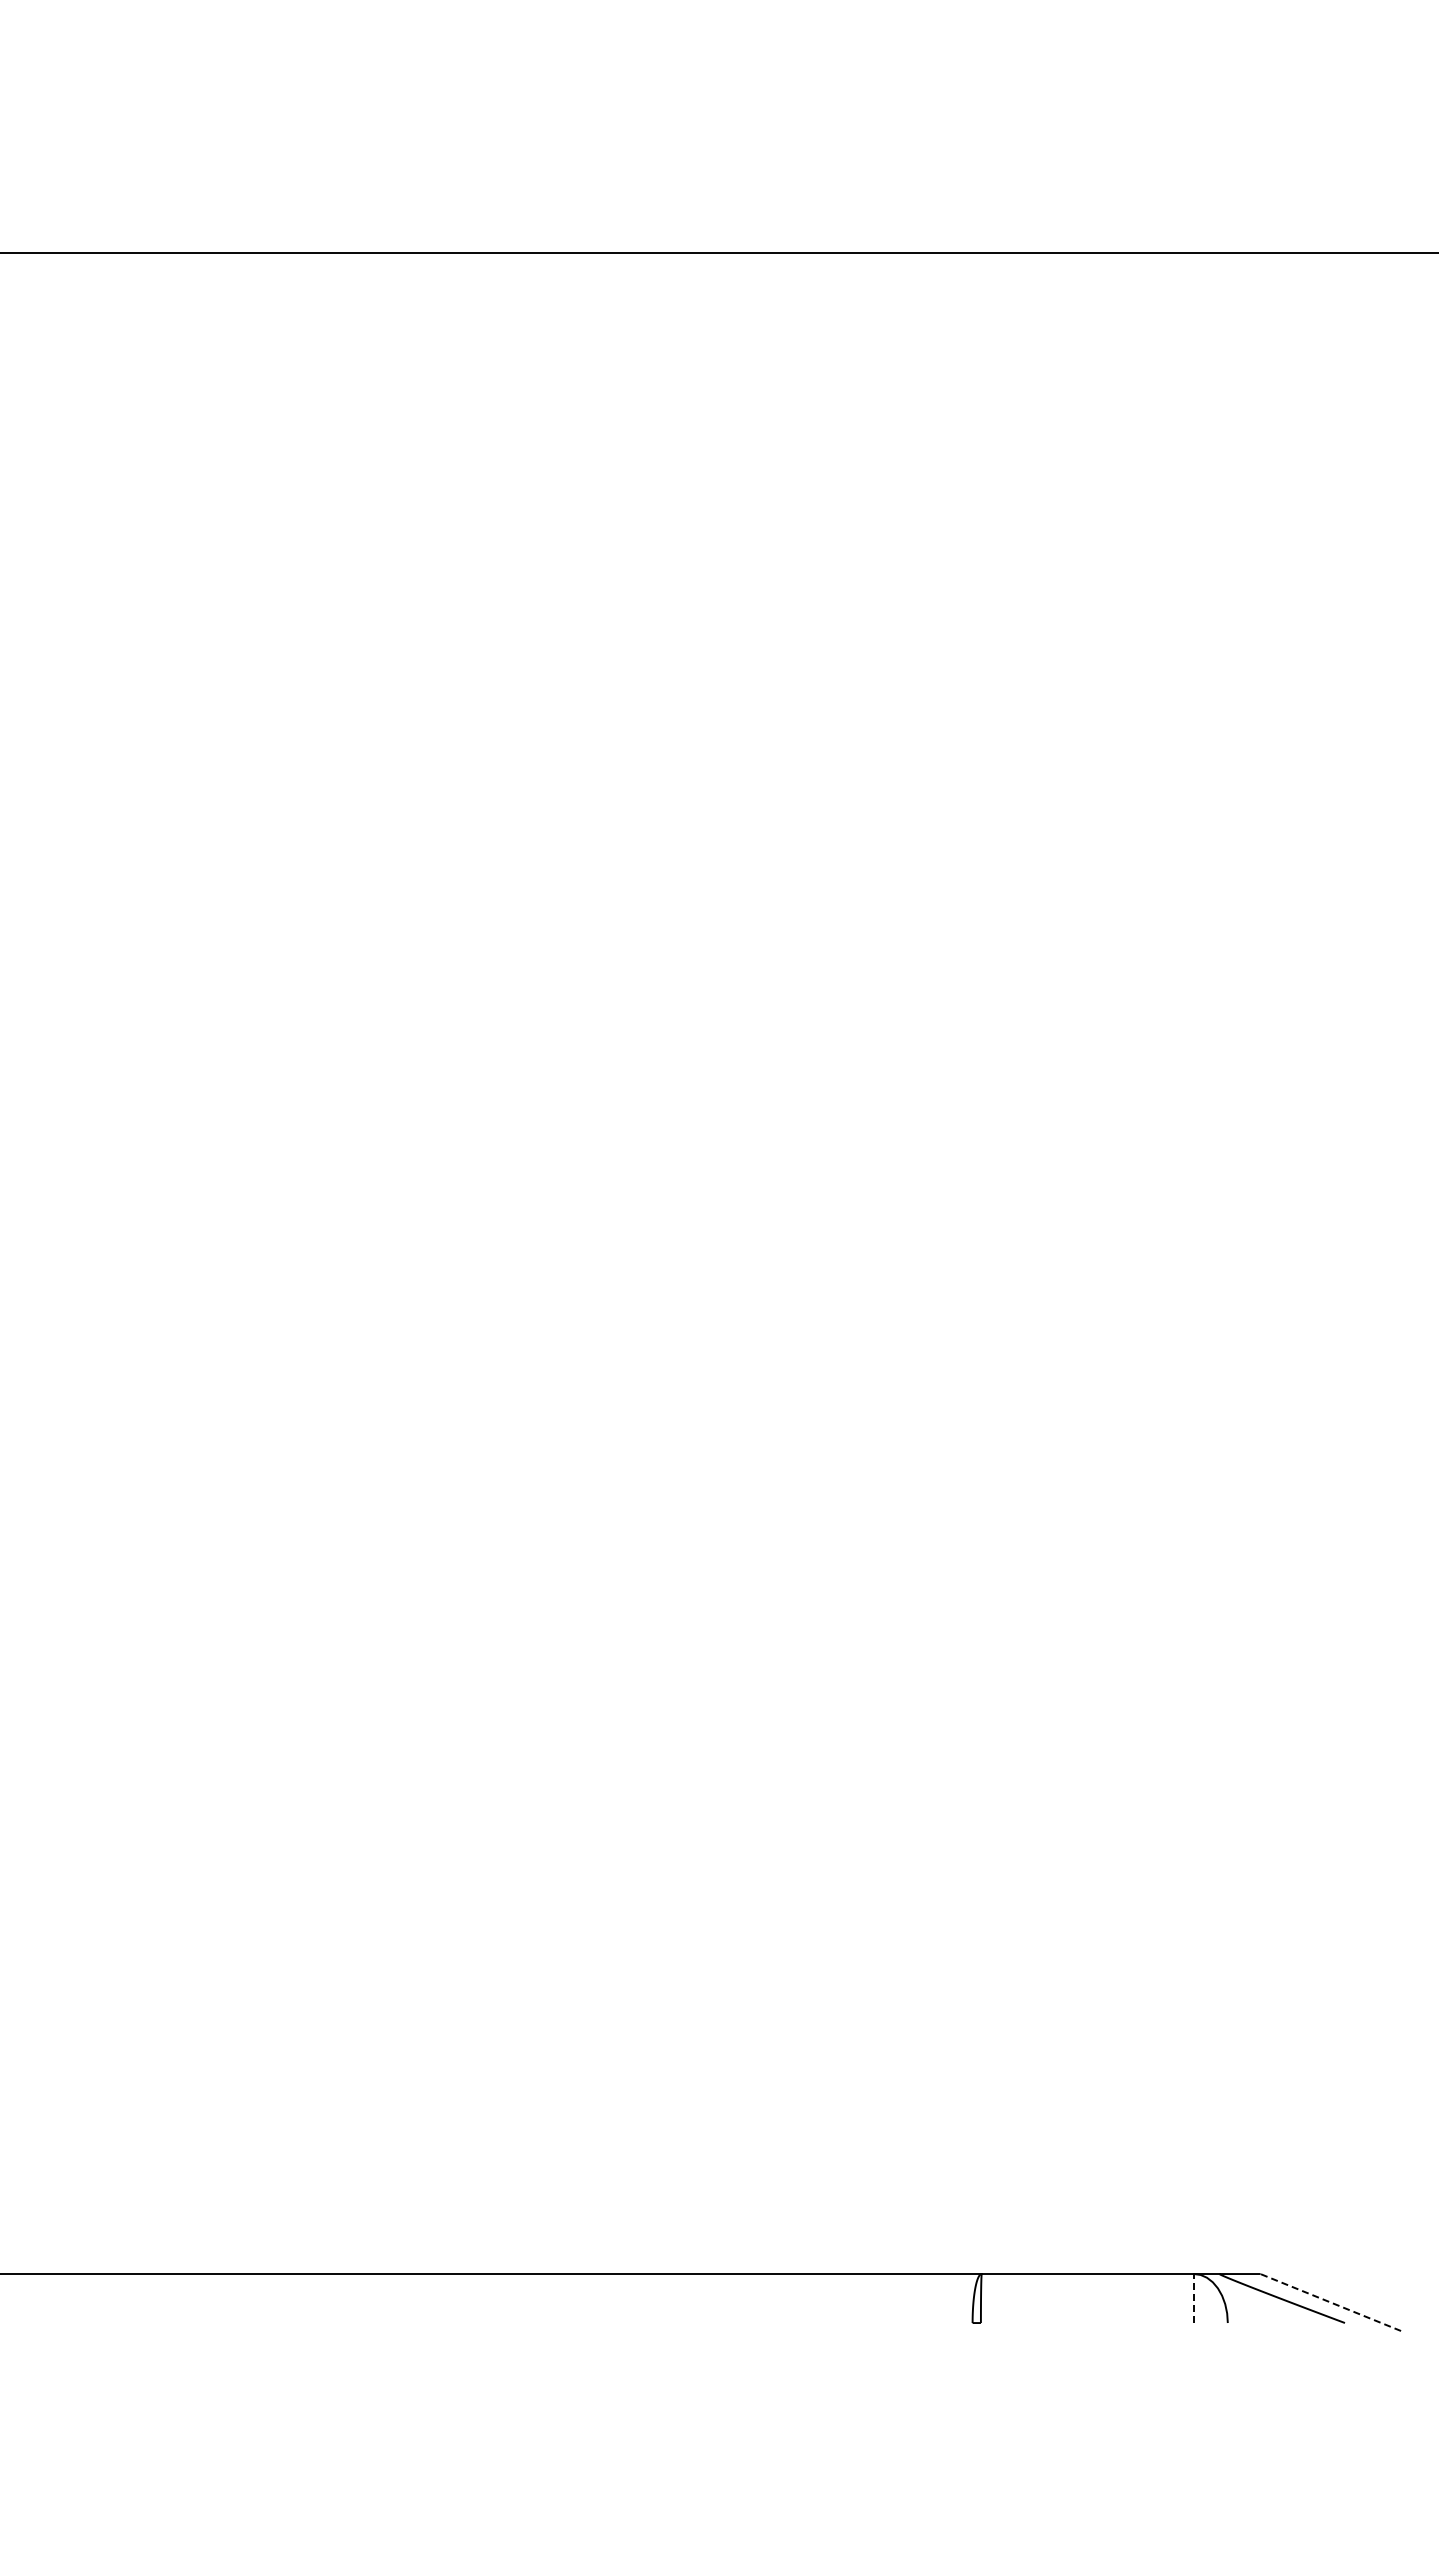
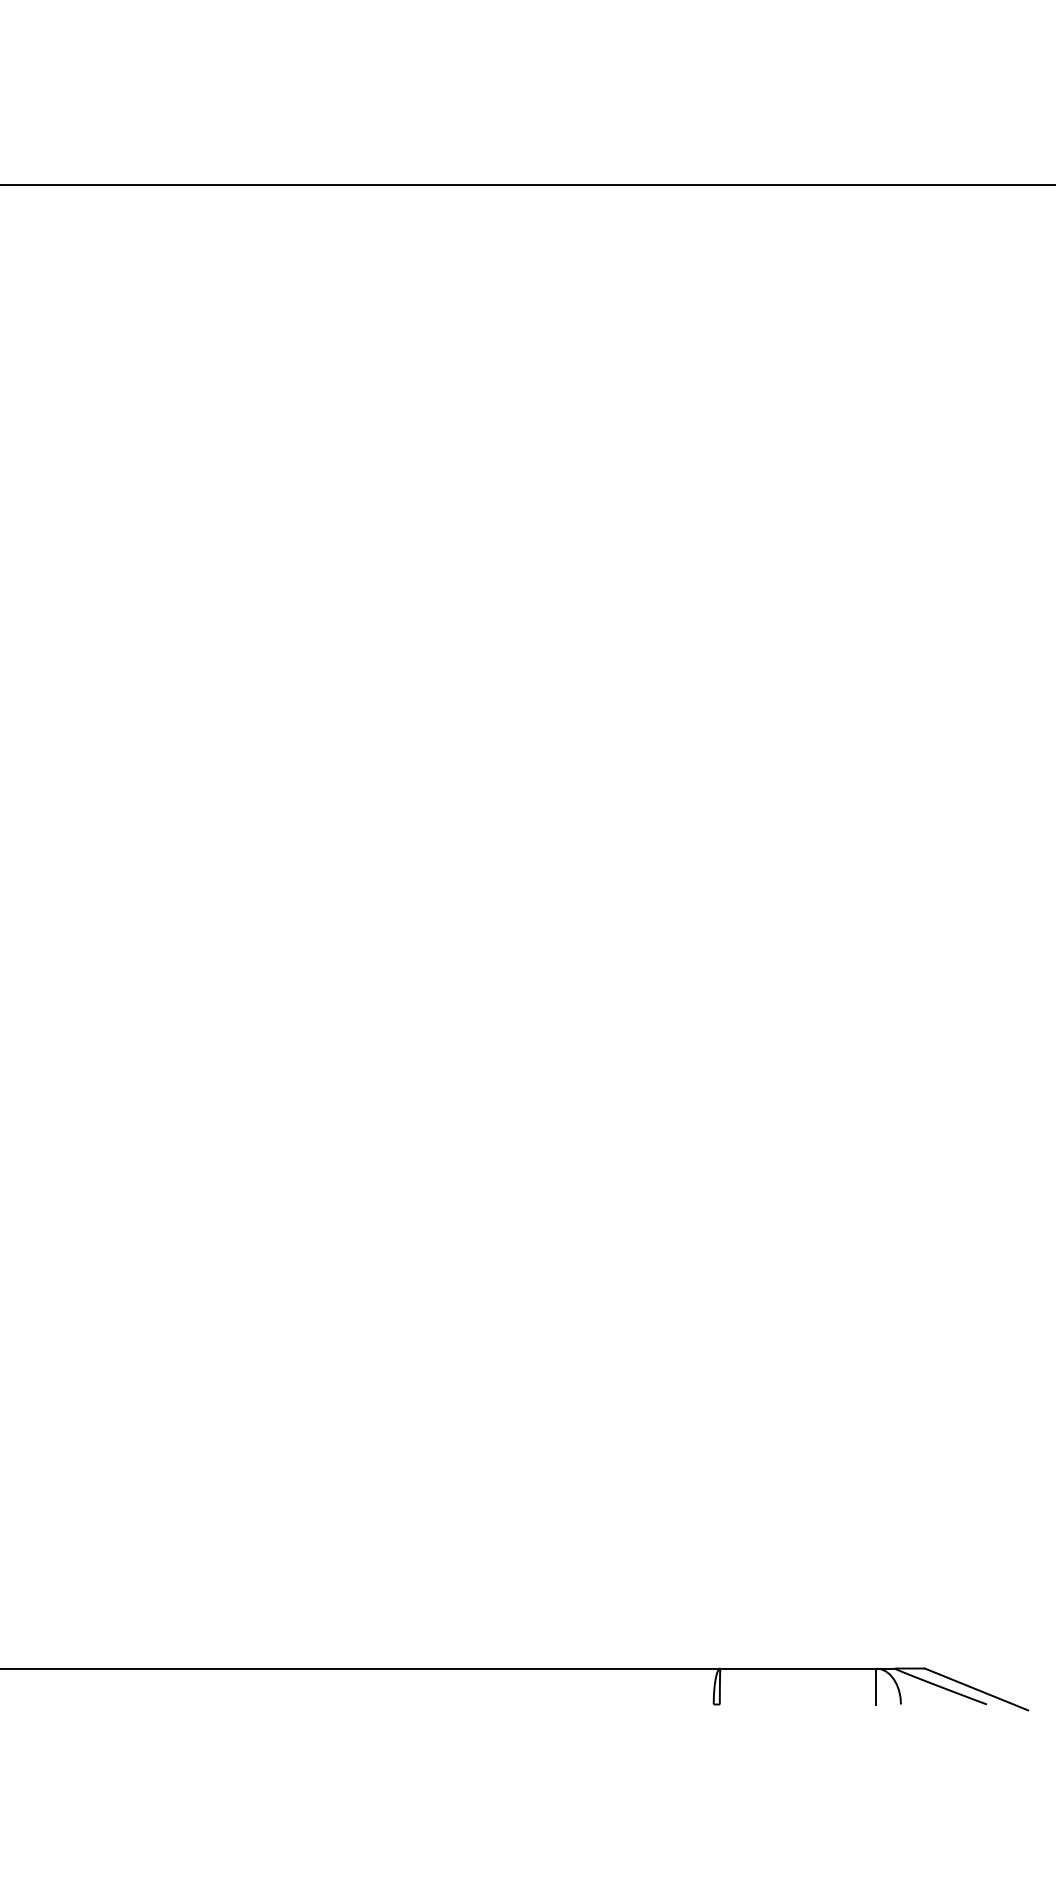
line: (1194, 2298) -> (876, 1686), dashed -> solid
line: (1330, 2302) -> (976, 1689), dashed -> solid

